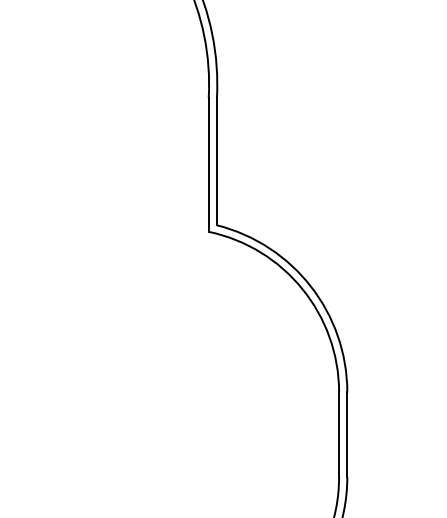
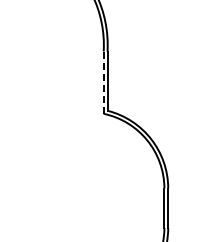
line: (208, 166) -> (103, 83), solid -> dashed

